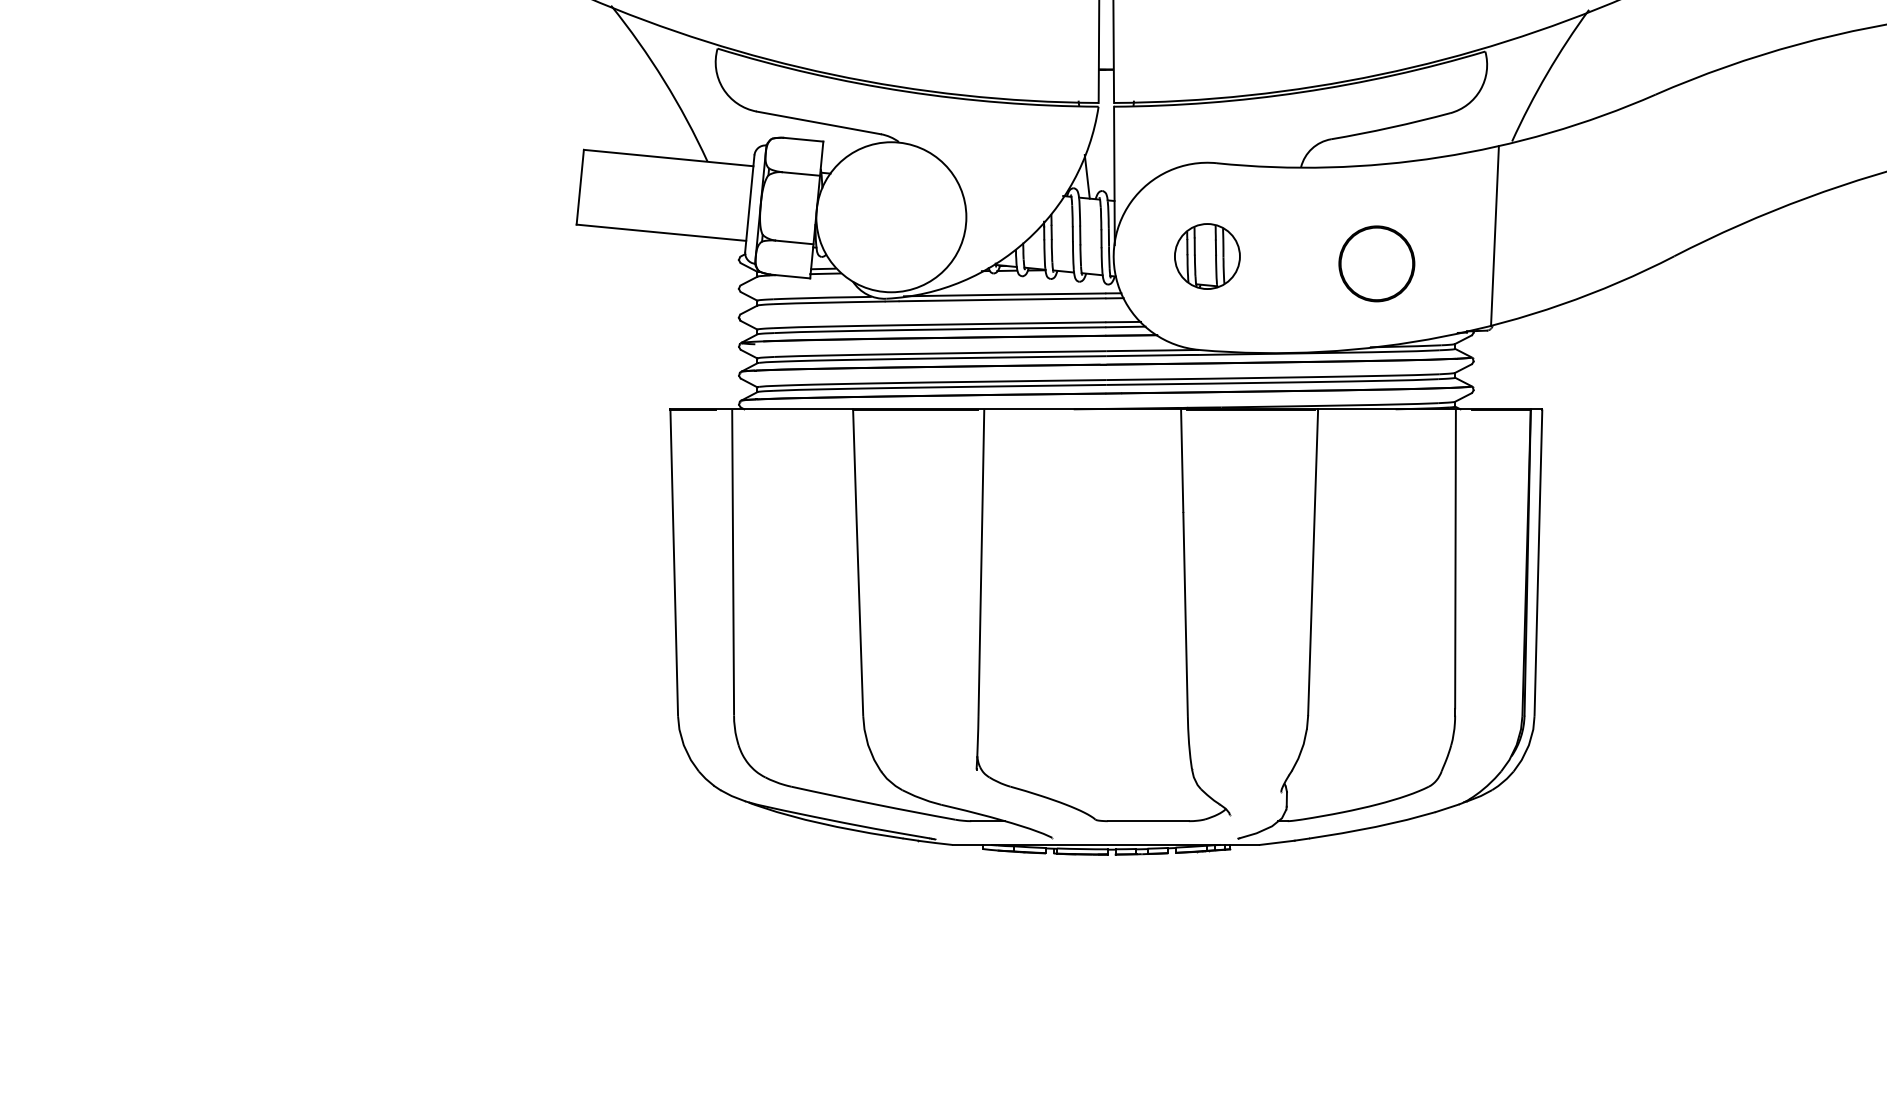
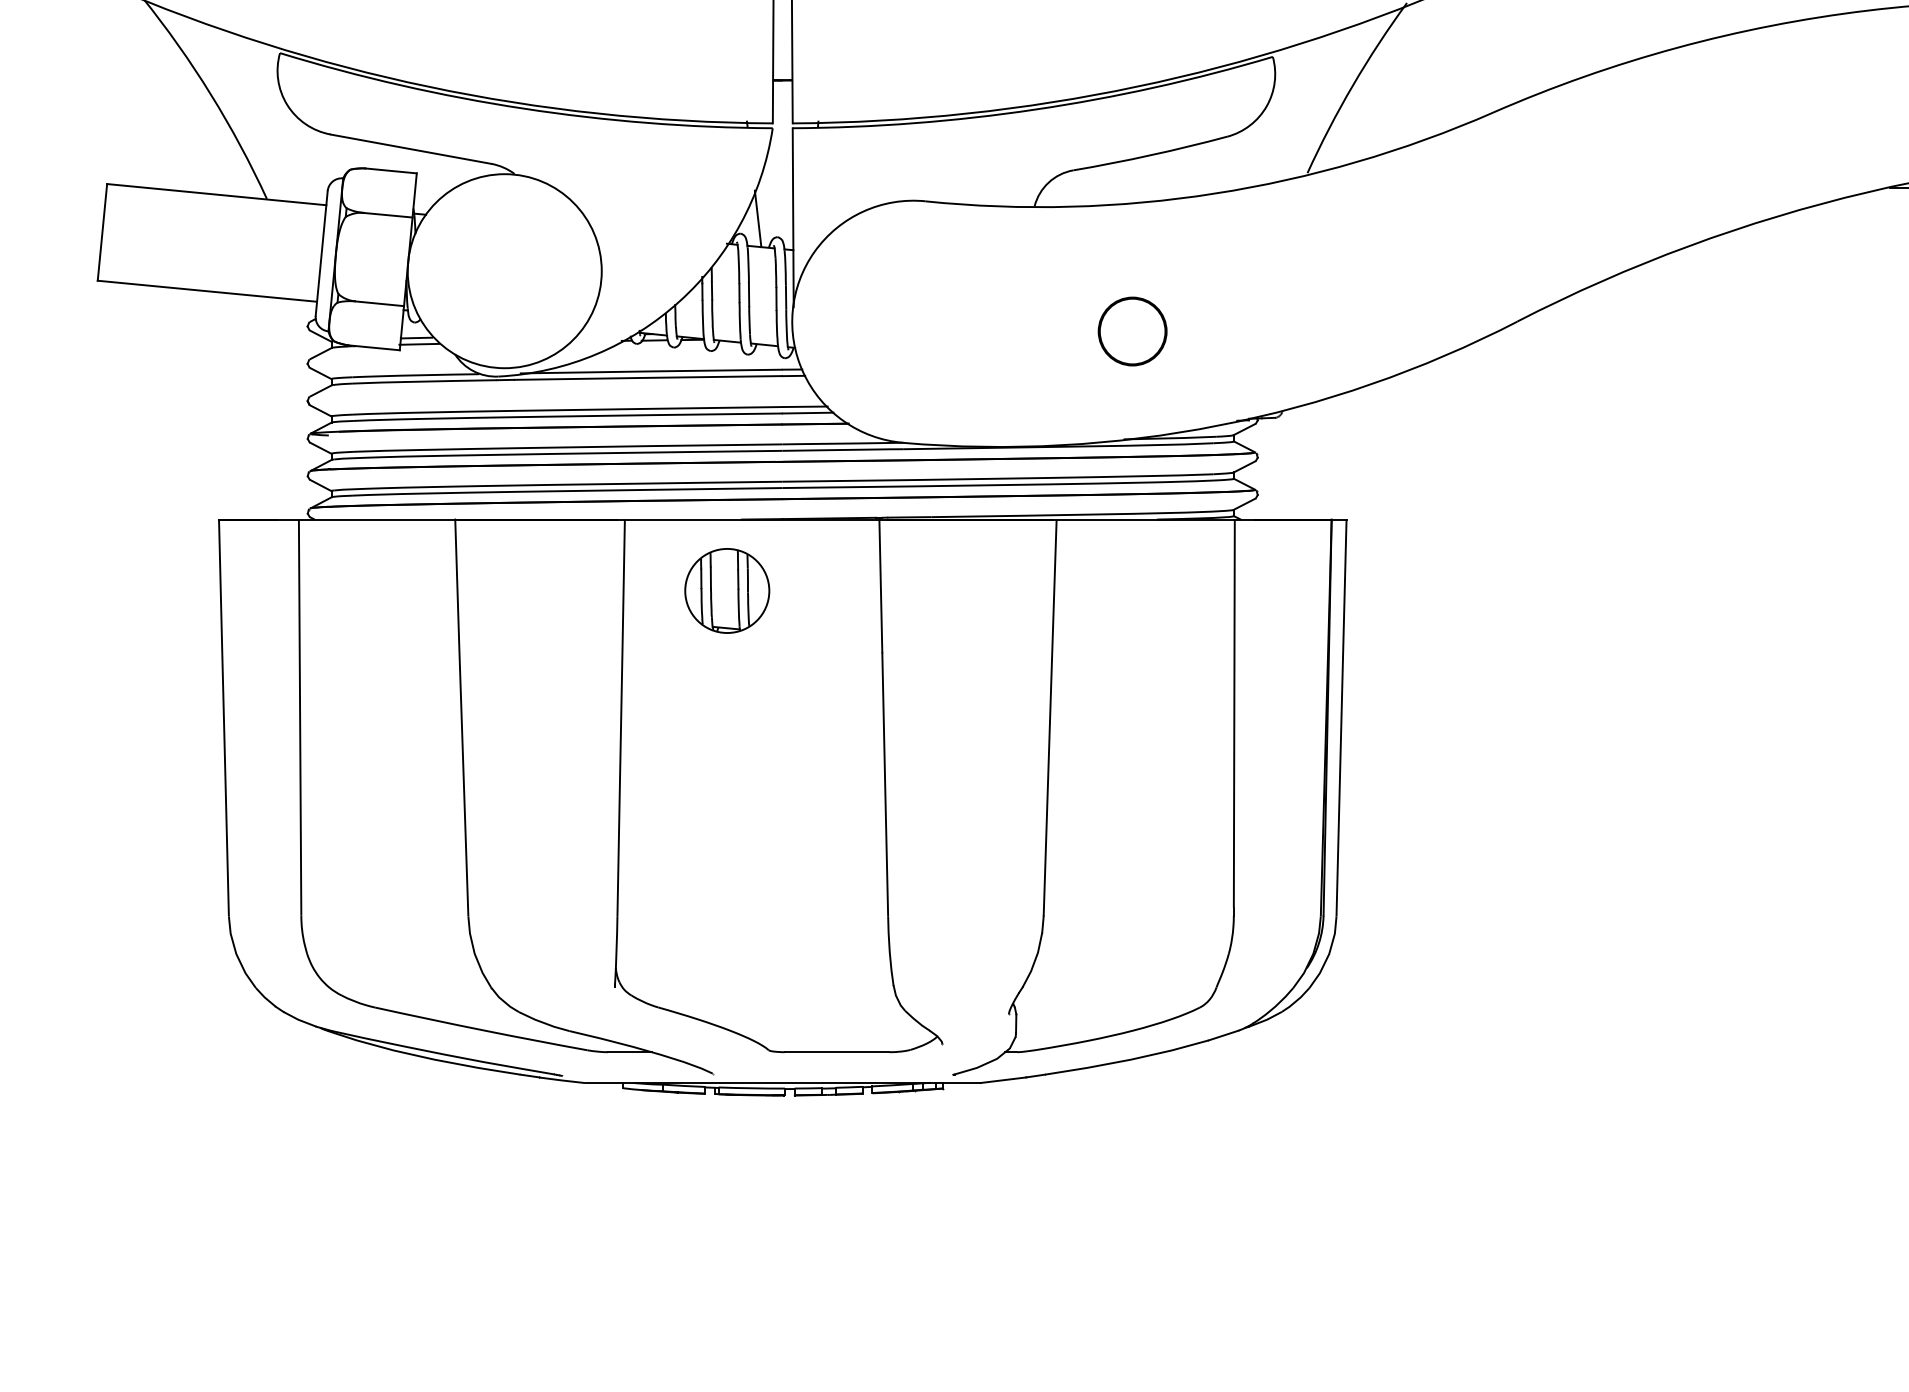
line: (1494, 235) -> (1284, 294), removed
part: (1207, 256) -> (727, 590), moved
circle: (1376, 263) -> (1132, 330), size x0.7

